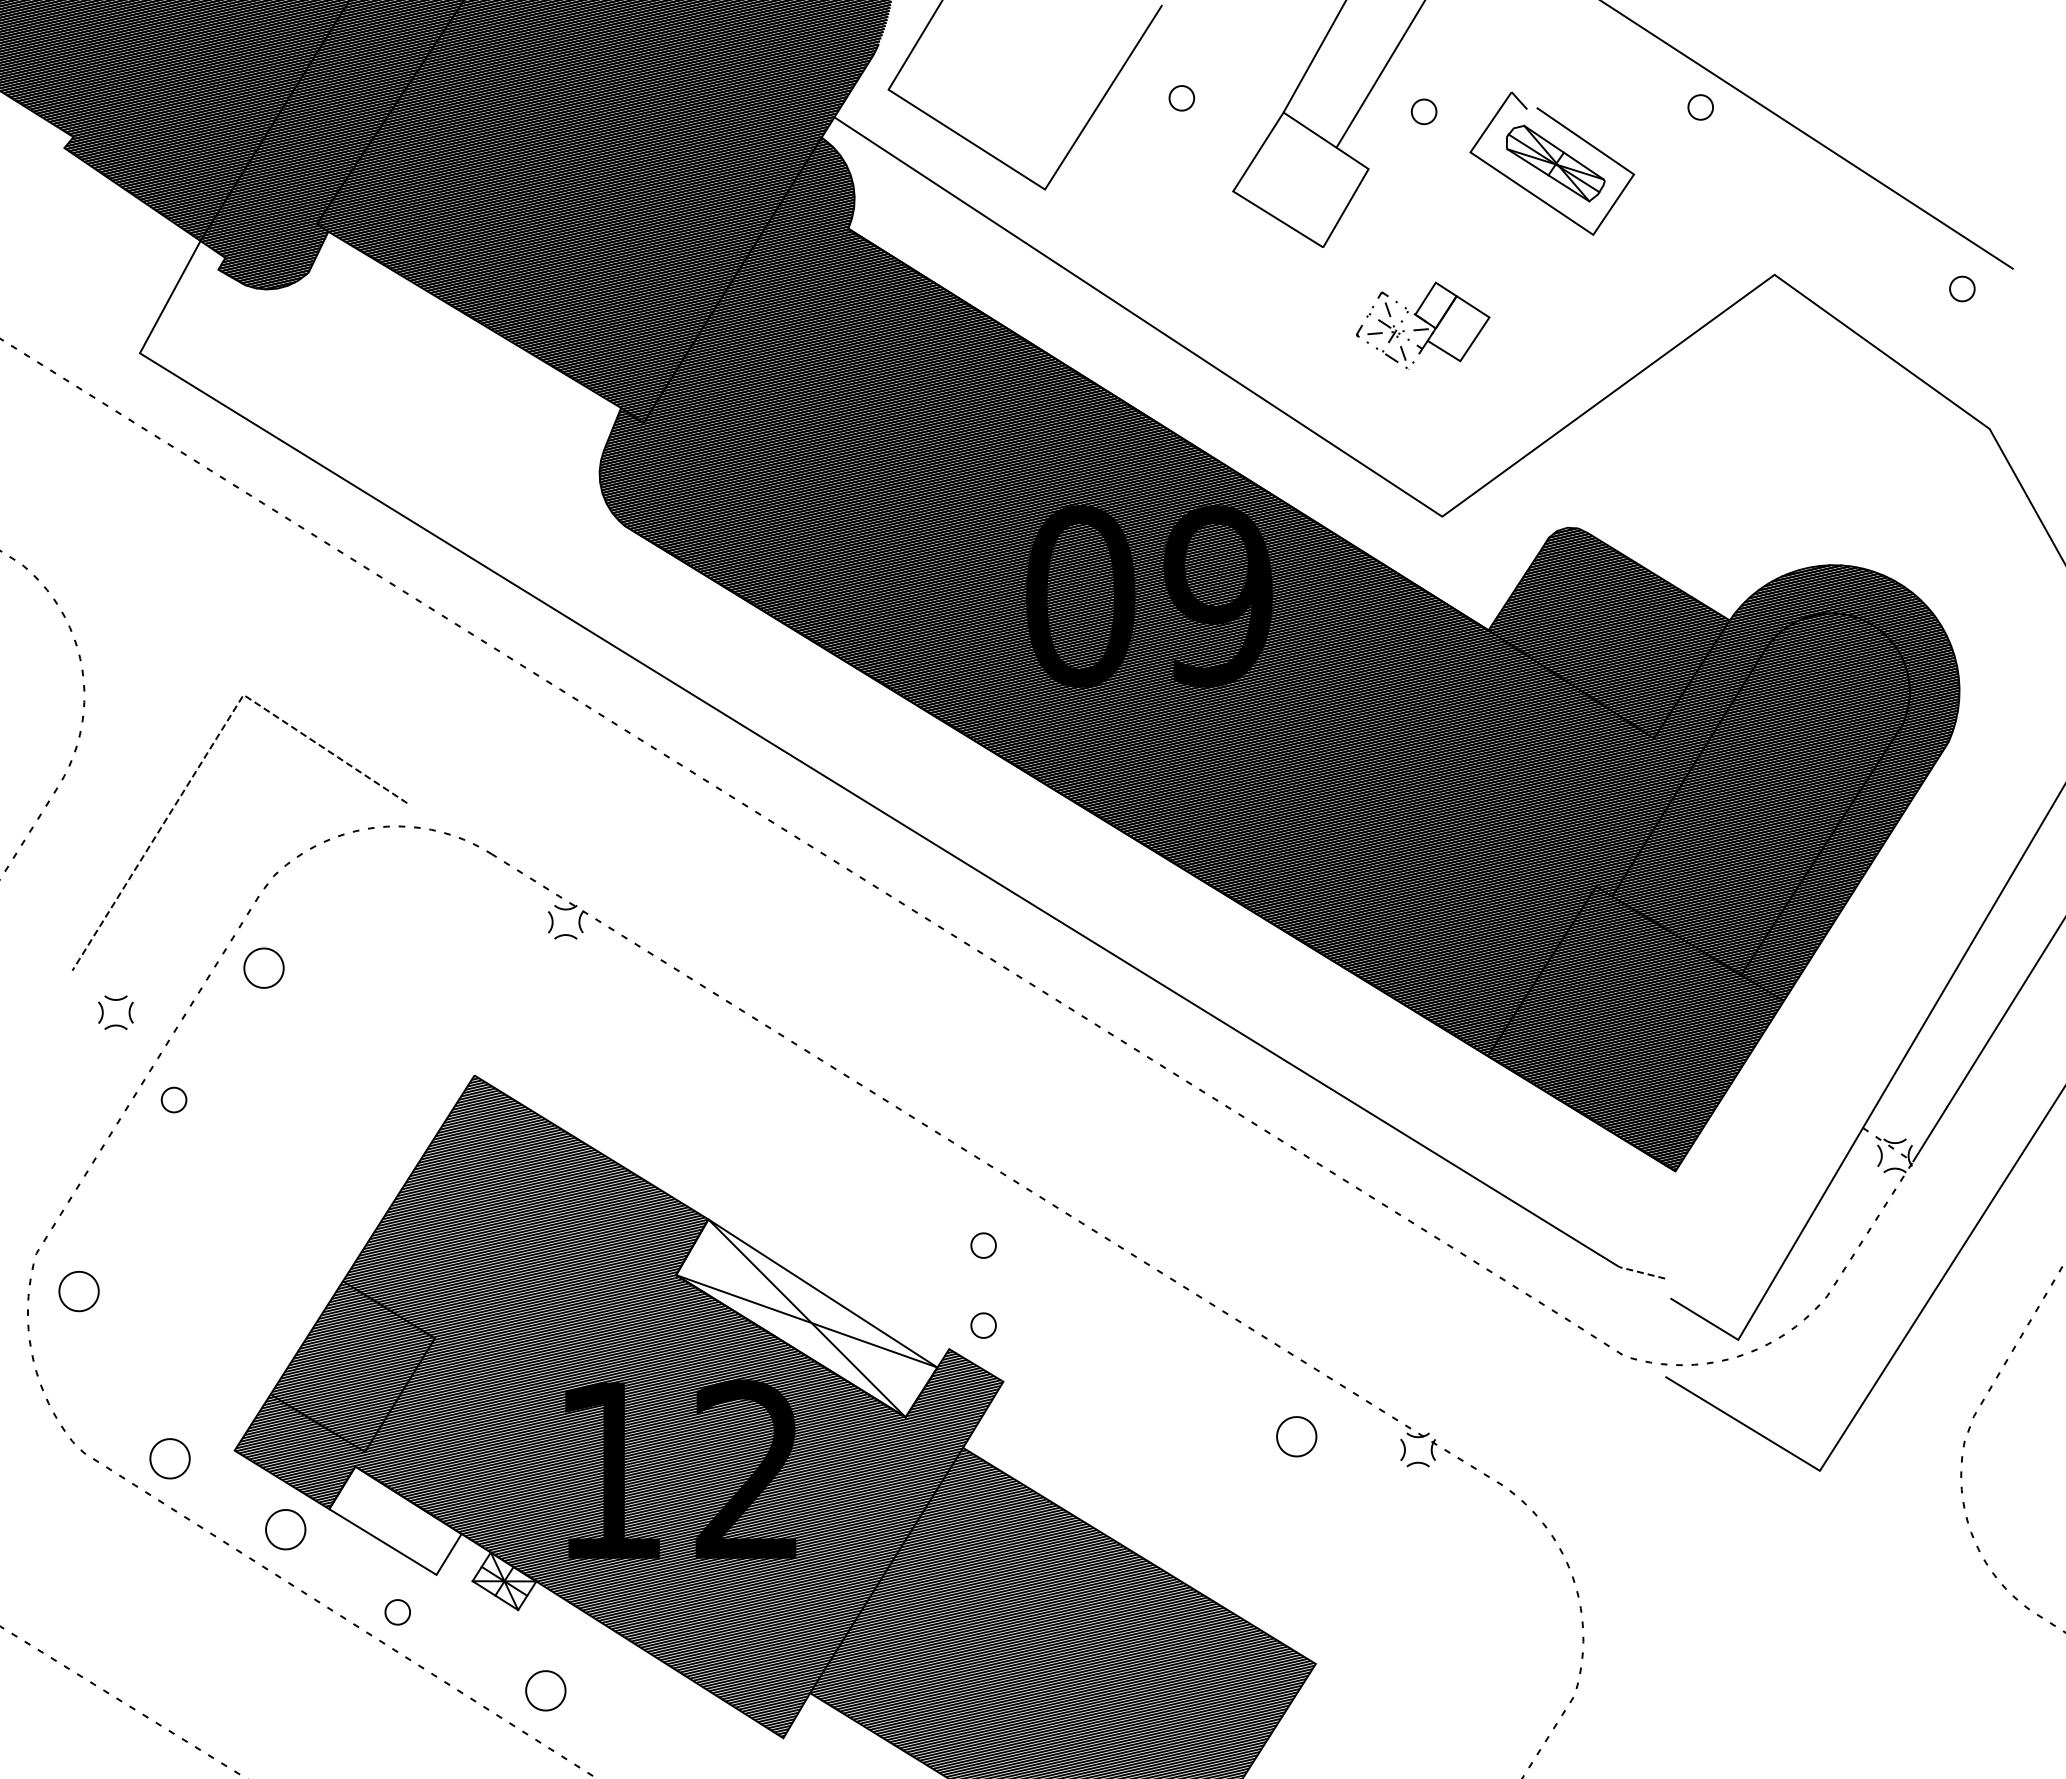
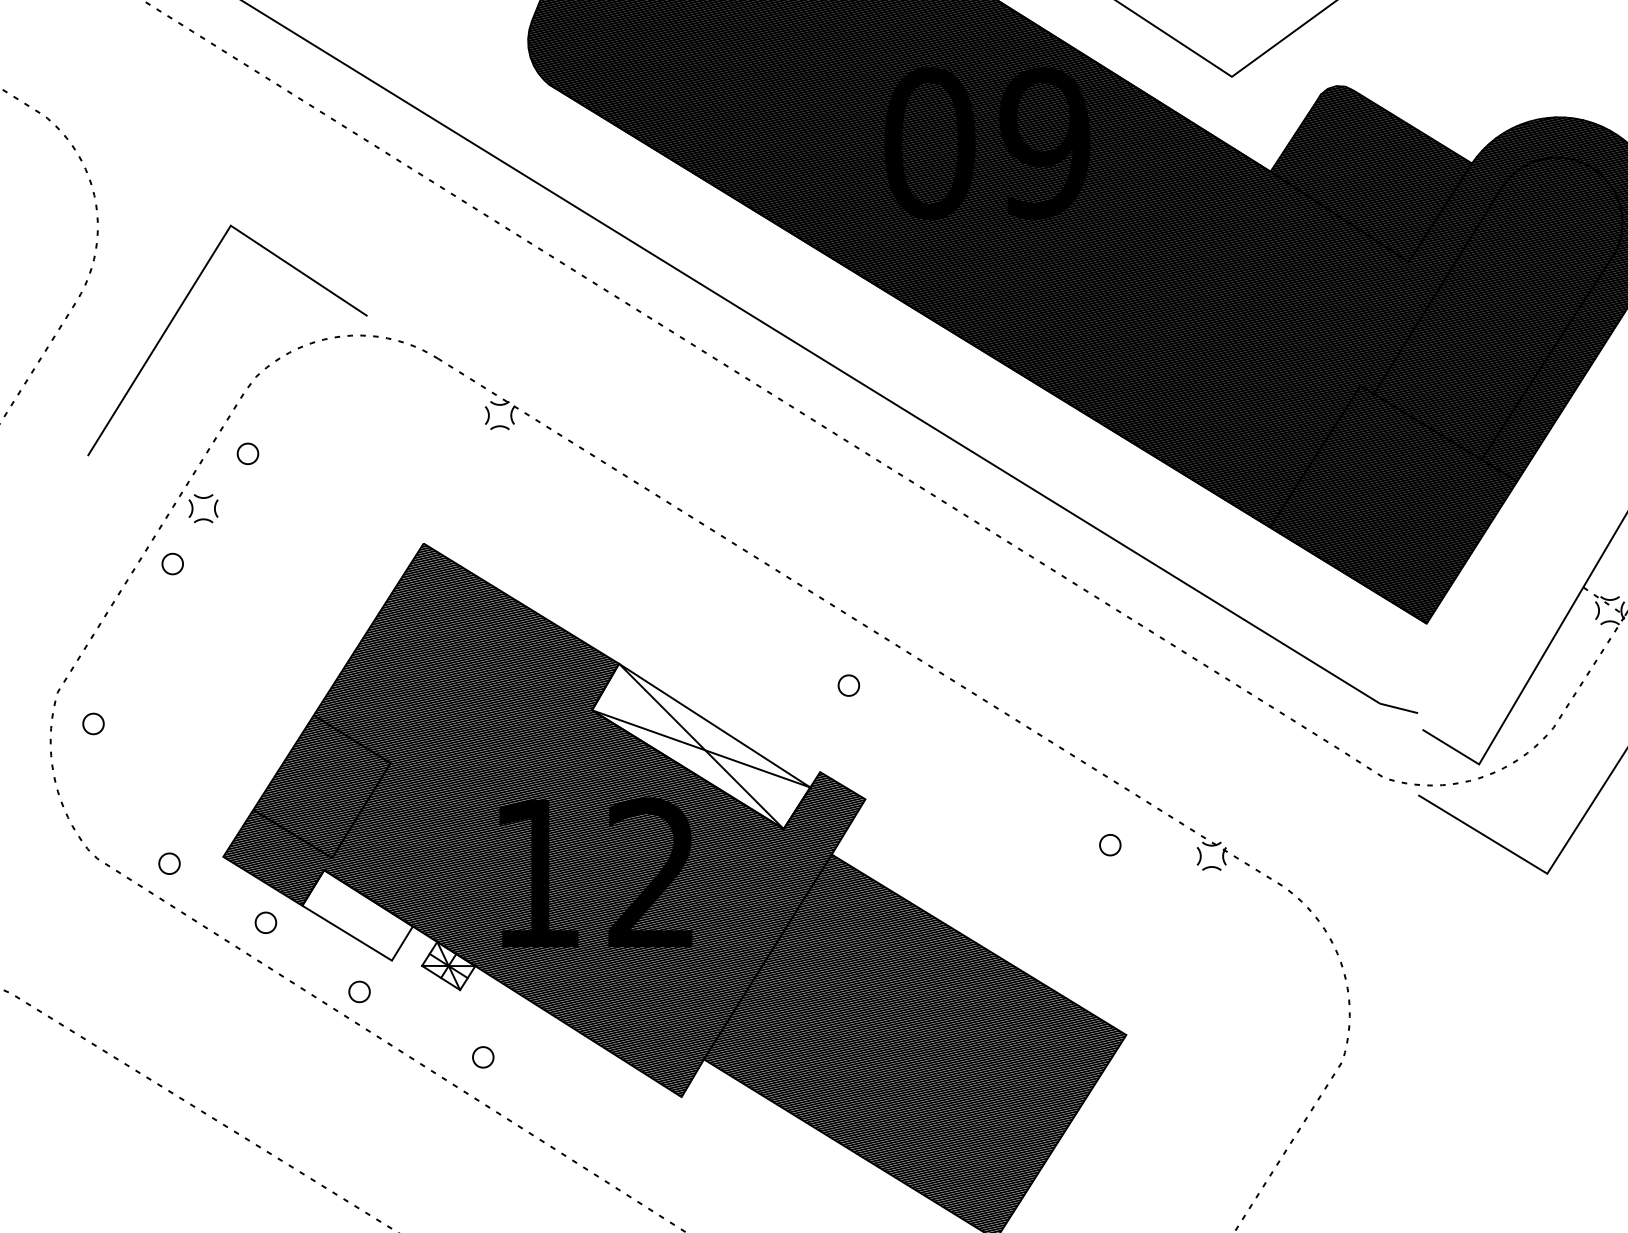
line: (209, 749) -> (202, 271), dashed -> solid
part: (264, 967) -> (248, 453), size x0.62
part: (115, 1000) -> (203, 498), moved
line: (1641, 1272) -> (1398, 708), dashed -> solid
part: (79, 1291) -> (93, 723), size x0.62
part: (983, 1325) -> (848, 752), removed
part: (1296, 1436) -> (1110, 845), size x0.62
part: (170, 1458) -> (169, 863), size x0.62
part: (285, 1529) -> (265, 922), size x0.62
part: (545, 1690) -> (482, 1057), size x0.62

